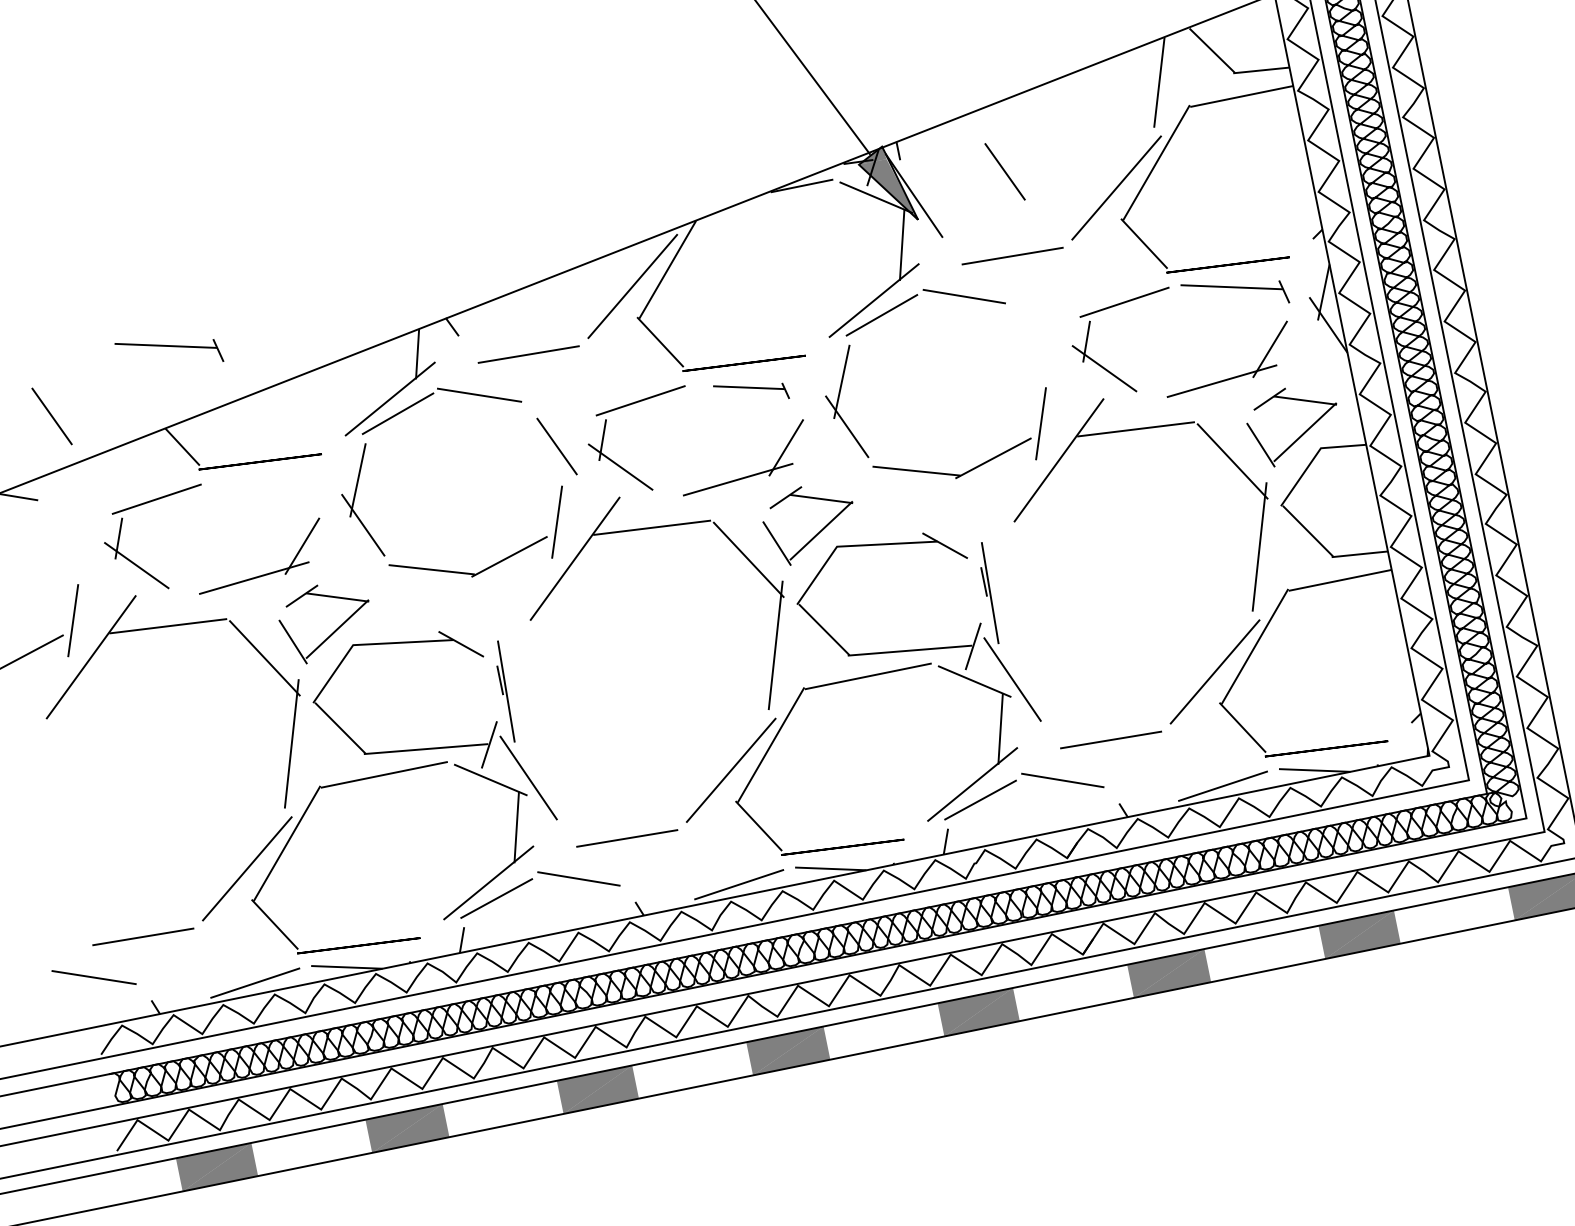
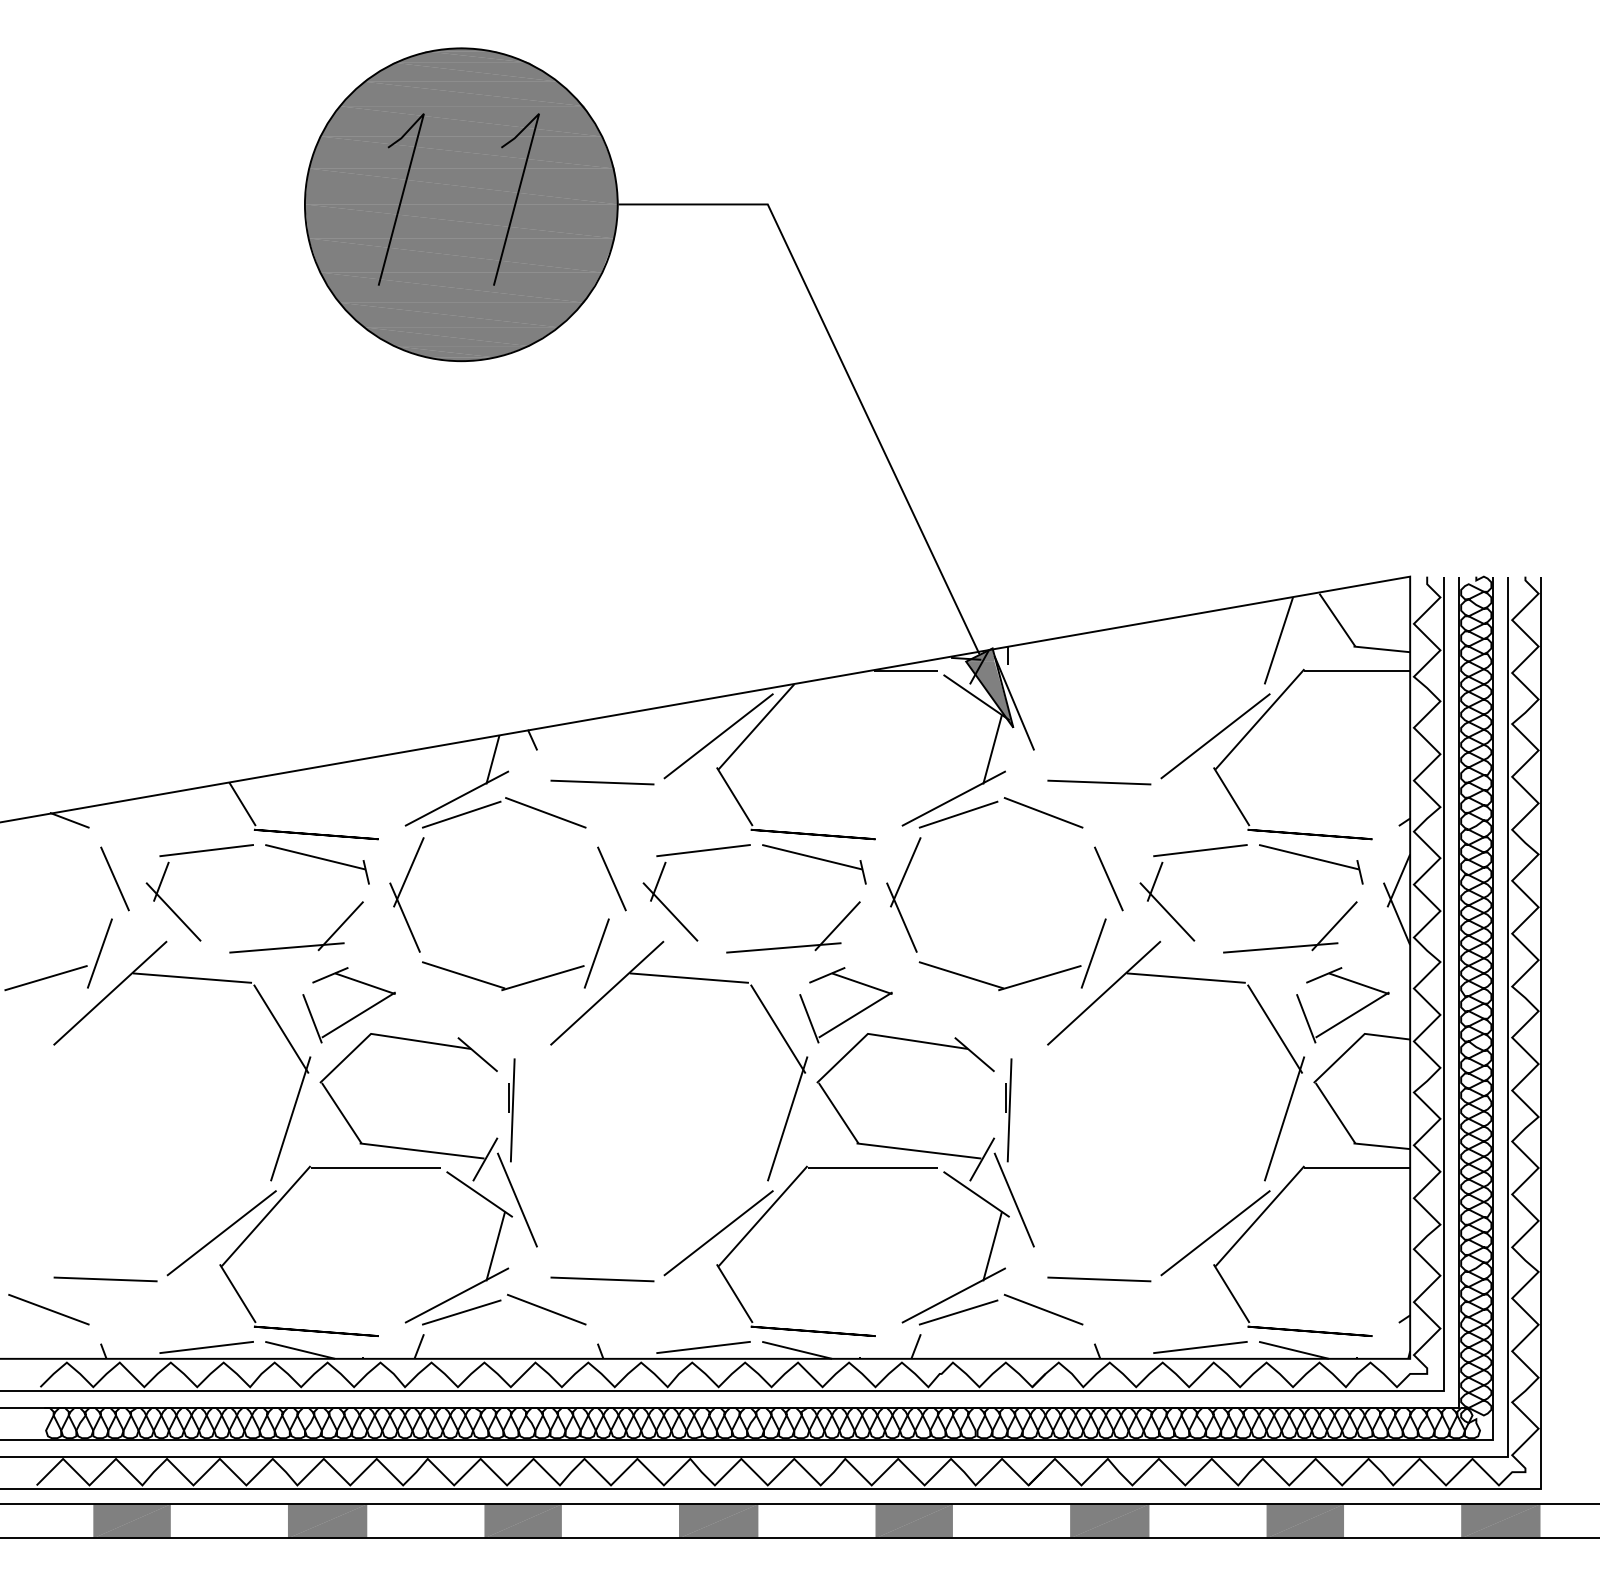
line: (1004, 171) -> (1108, 878), moved
part: (169, 352) -> (317, 864), moved
part: (751, 392) -> (814, 864), size x1.43
line: (51, 416) -> (114, 878), moved

